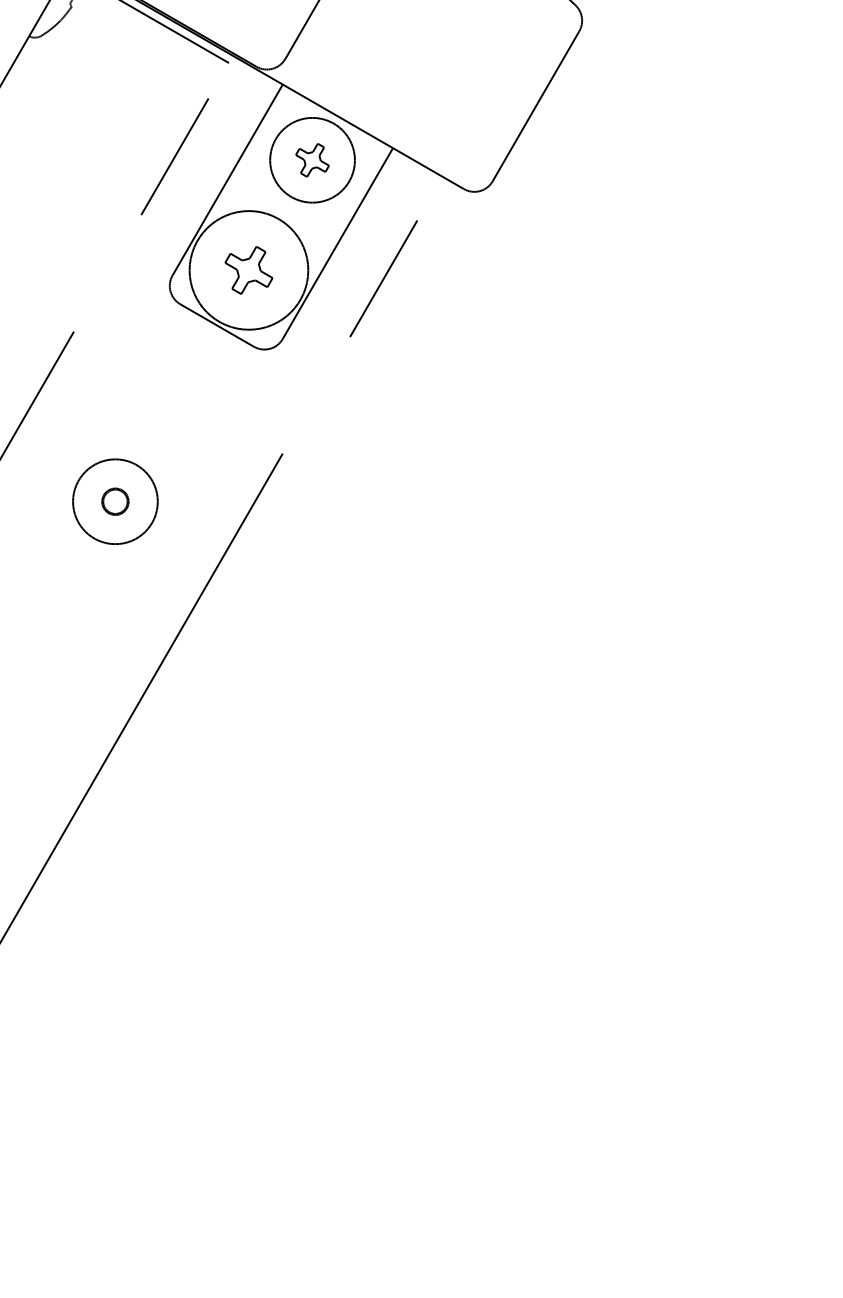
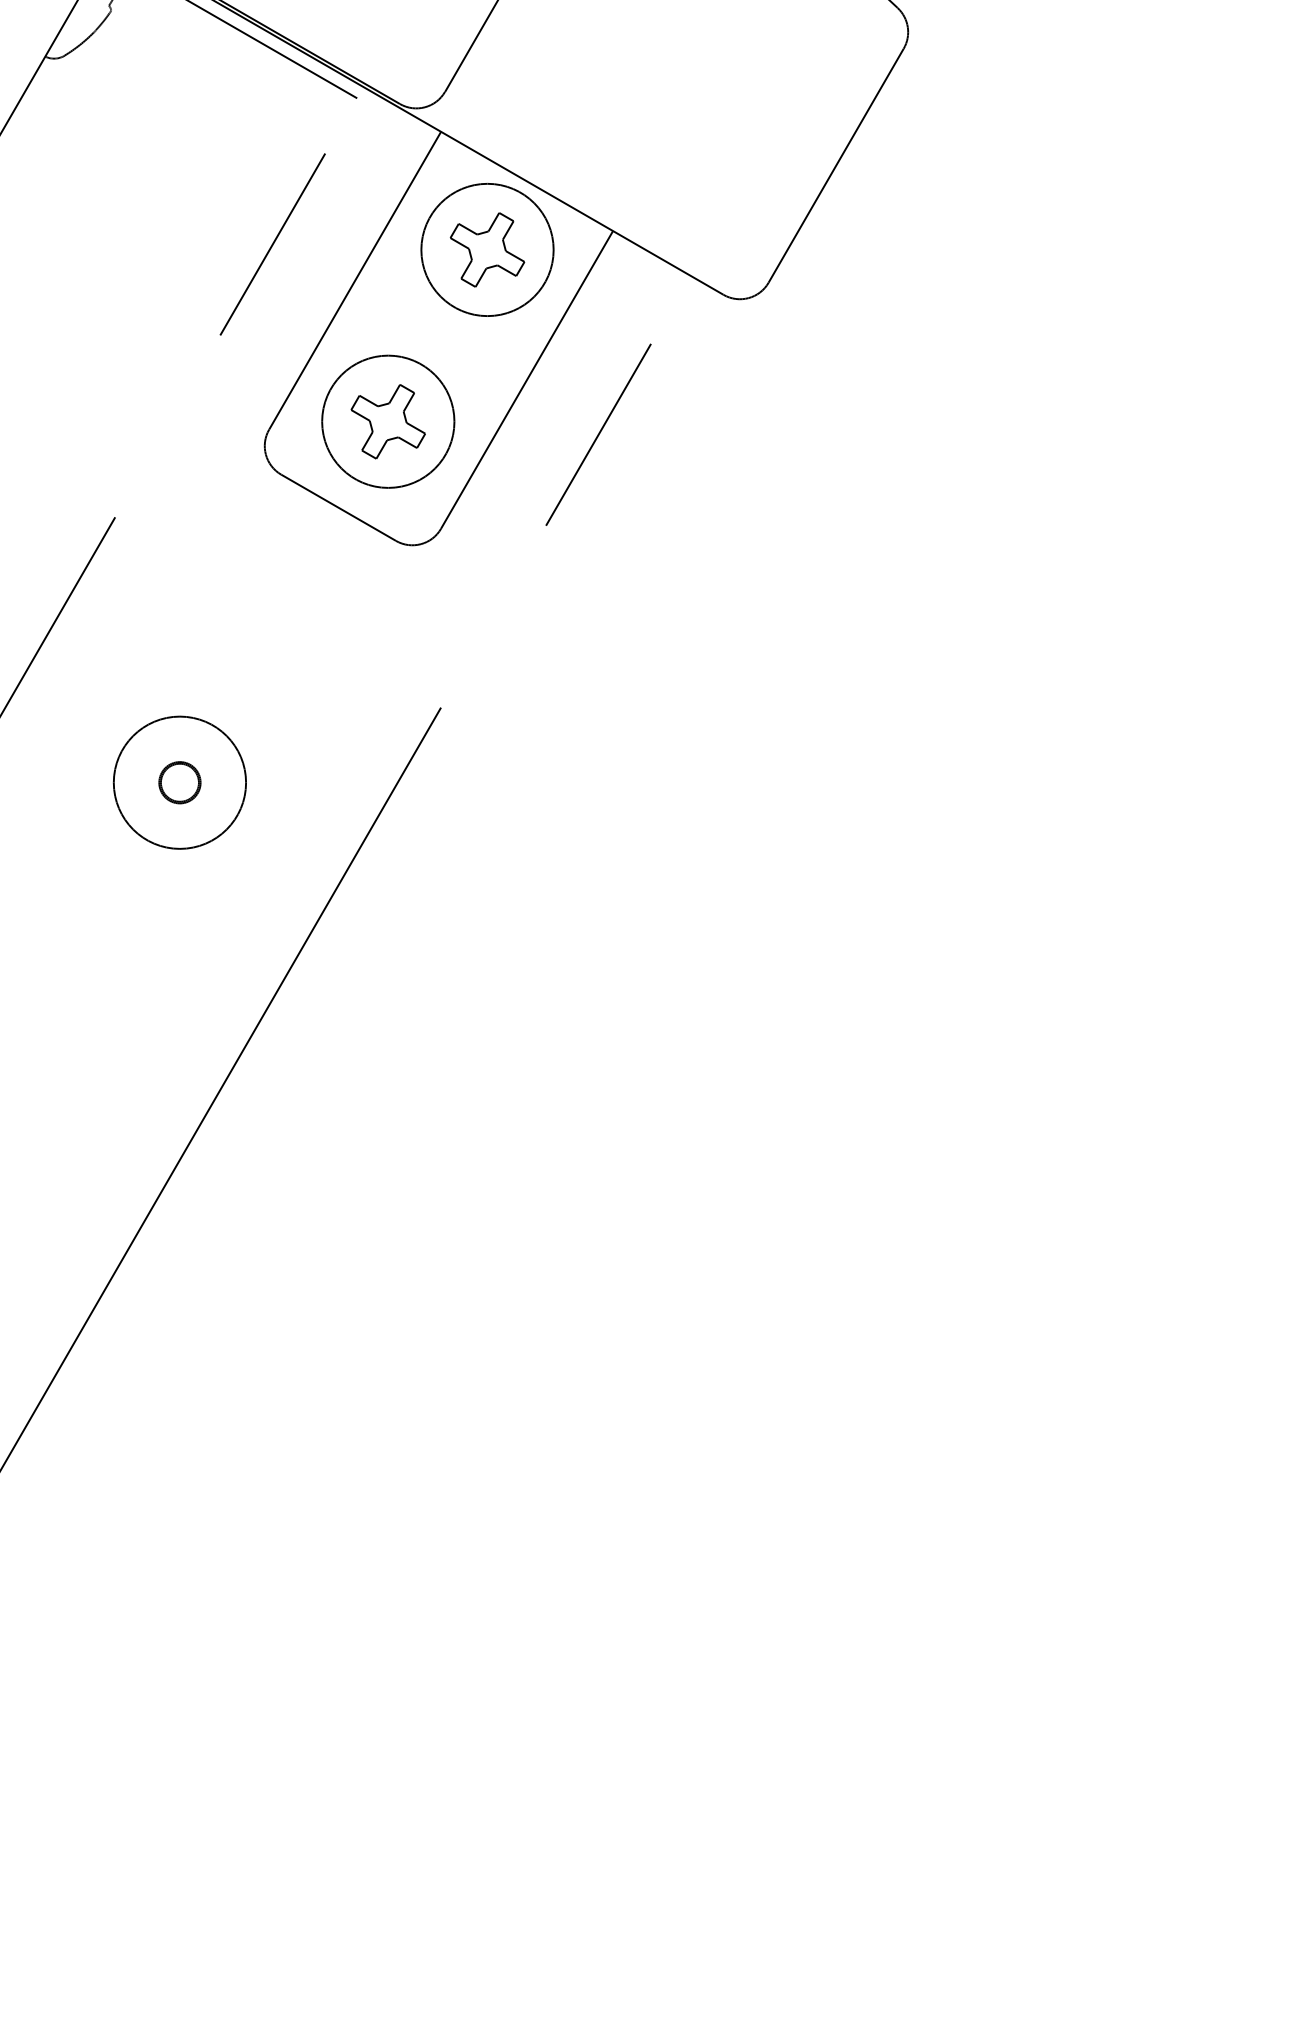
part: (312, 160) -> (487, 250), size x1.43
circle: (248, 270) -> (387, 421), size x0.71

